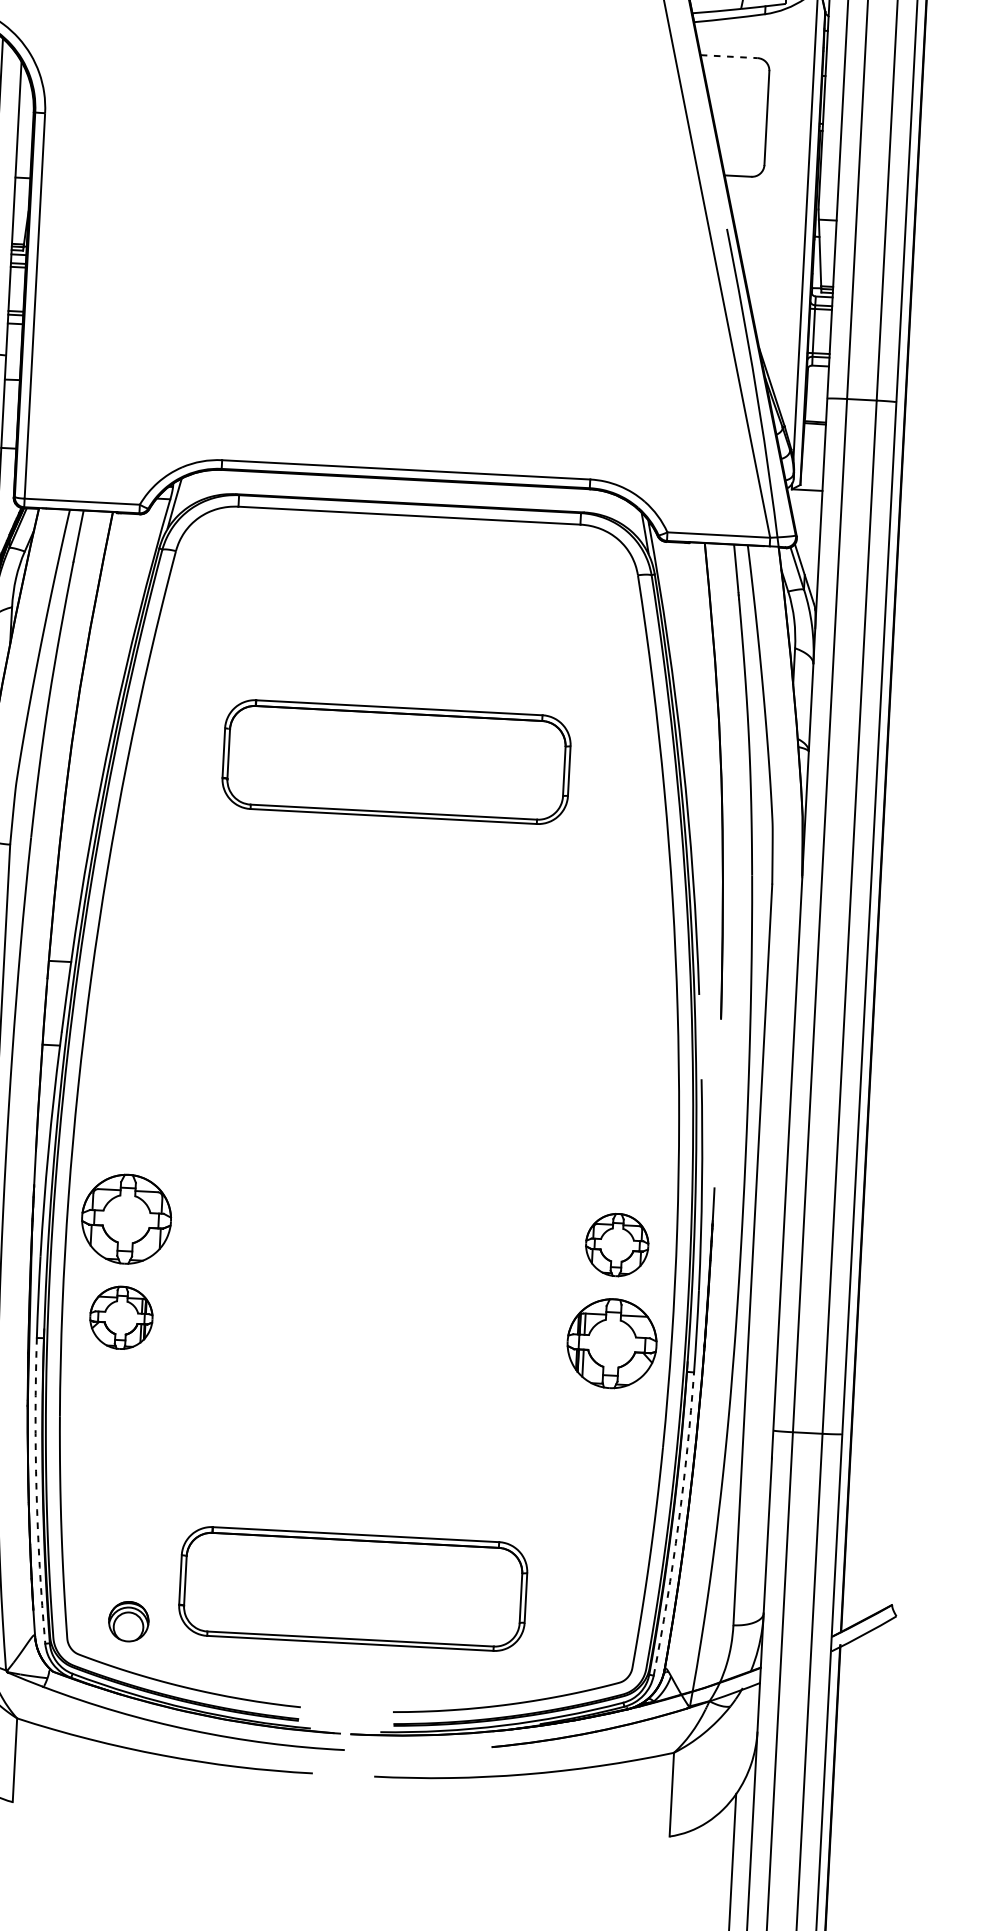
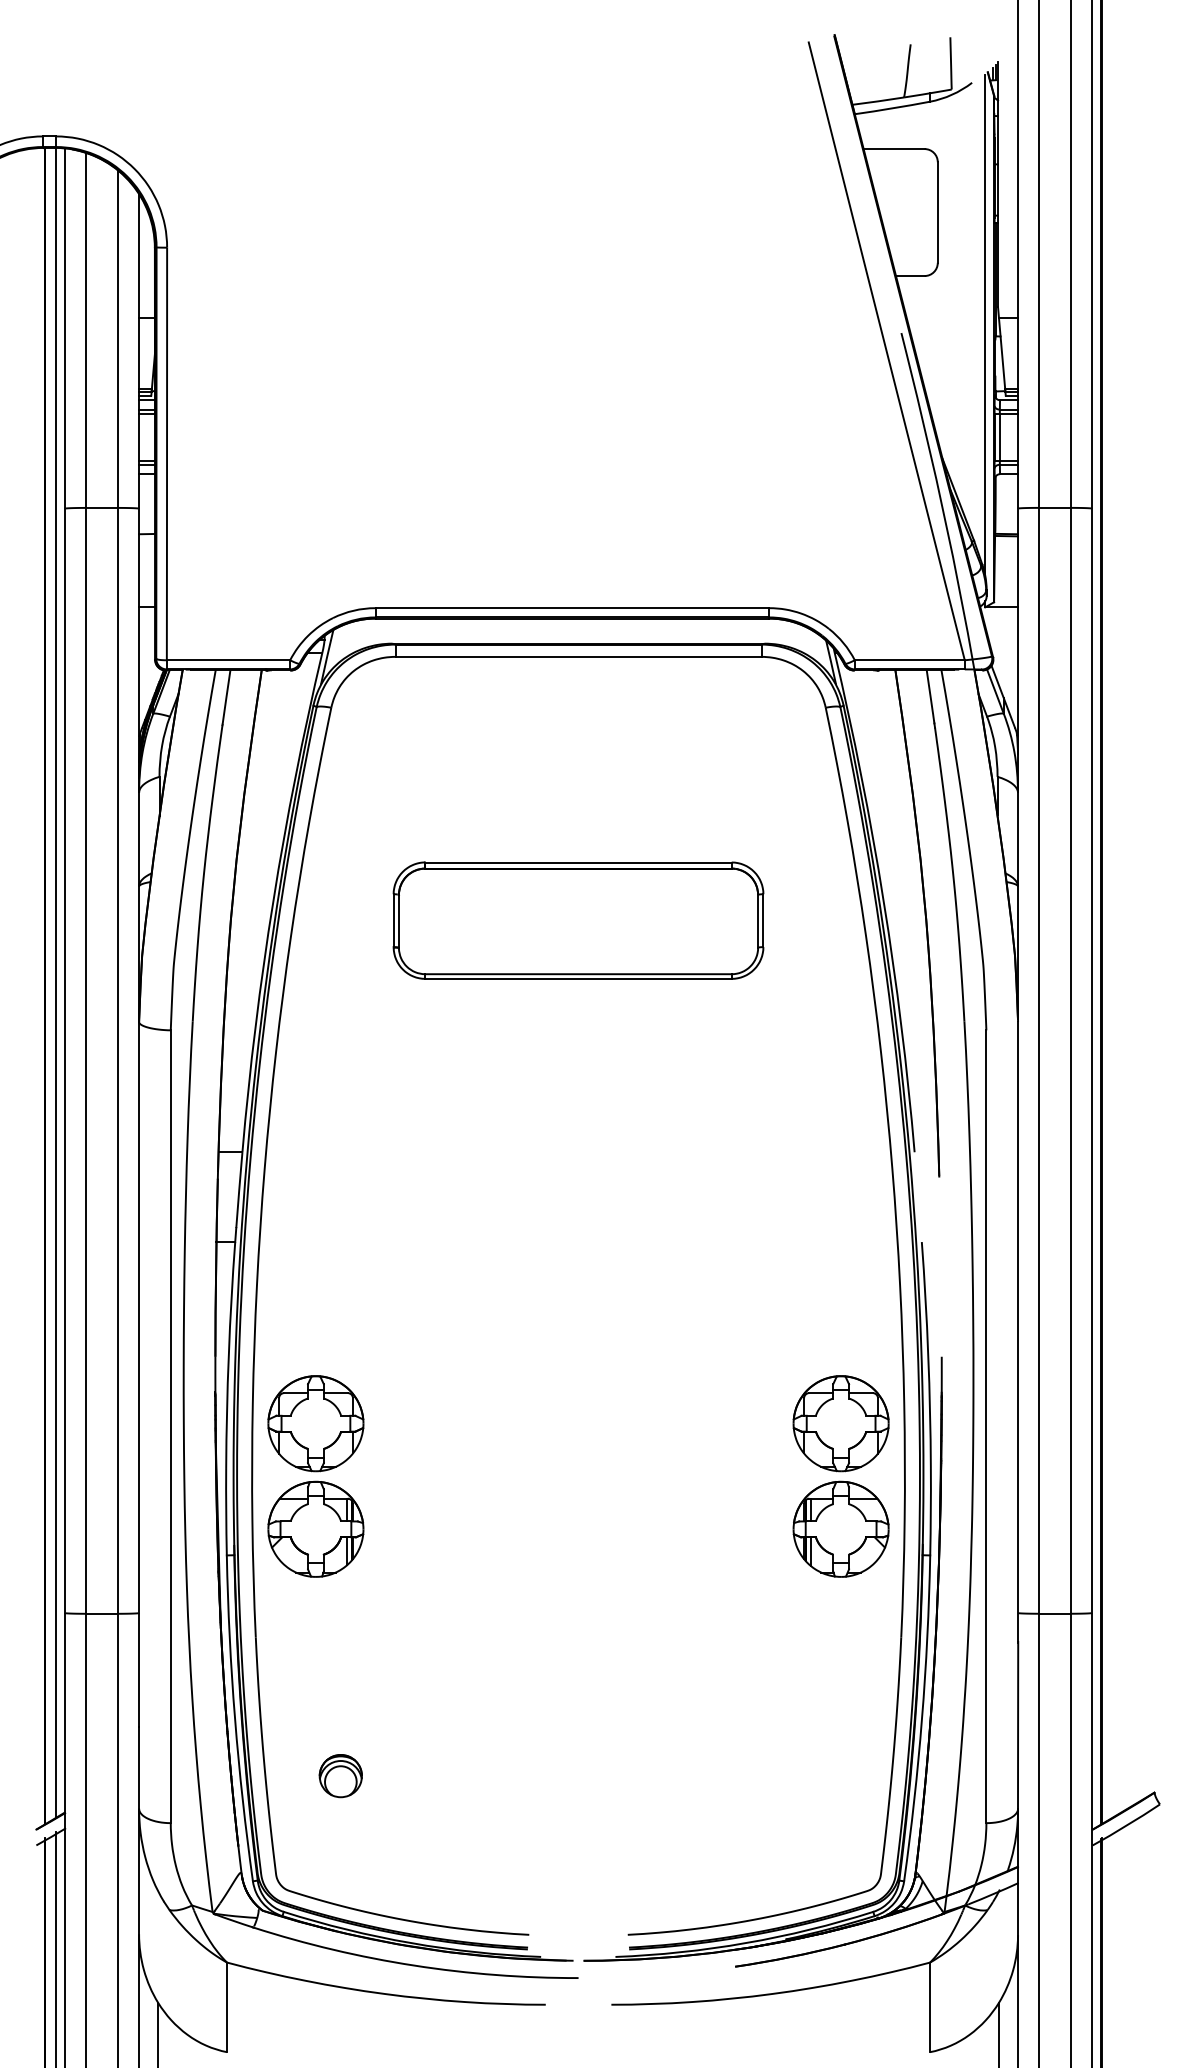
line: (729, 57) -> (894, 149), dashed -> solid
part: (616, 1244) -> (840, 1423), size x1.43
part: (121, 1317) -> (315, 1528), size x1.43
arc: (36, 1490) -> (235, 1718), dashed -> solid
arc: (678, 1524) -> (922, 1718), dashed -> solid
part: (353, 1588) -> (578, 1805), removed
part: (128, 1622) -> (340, 1776), moved

